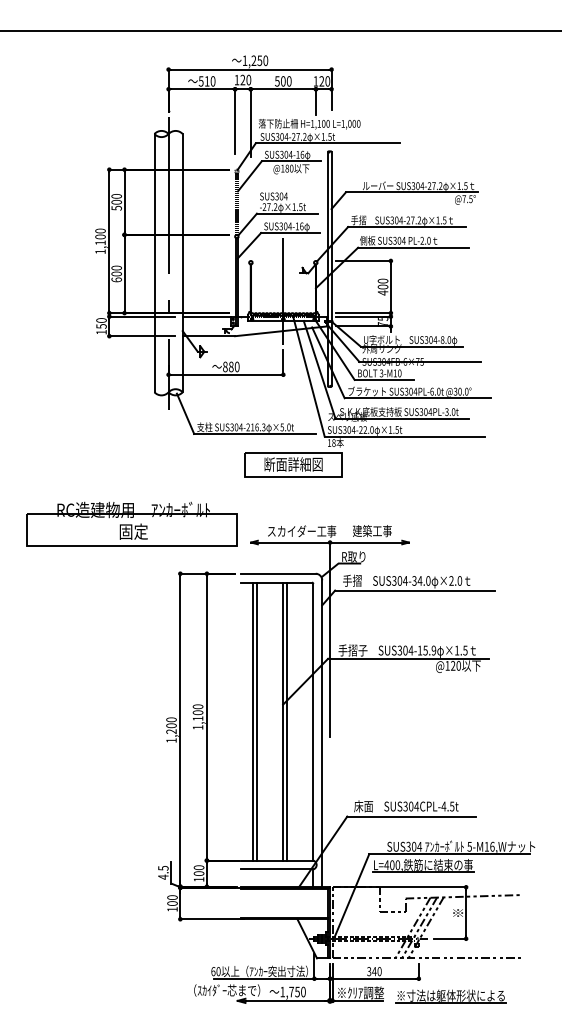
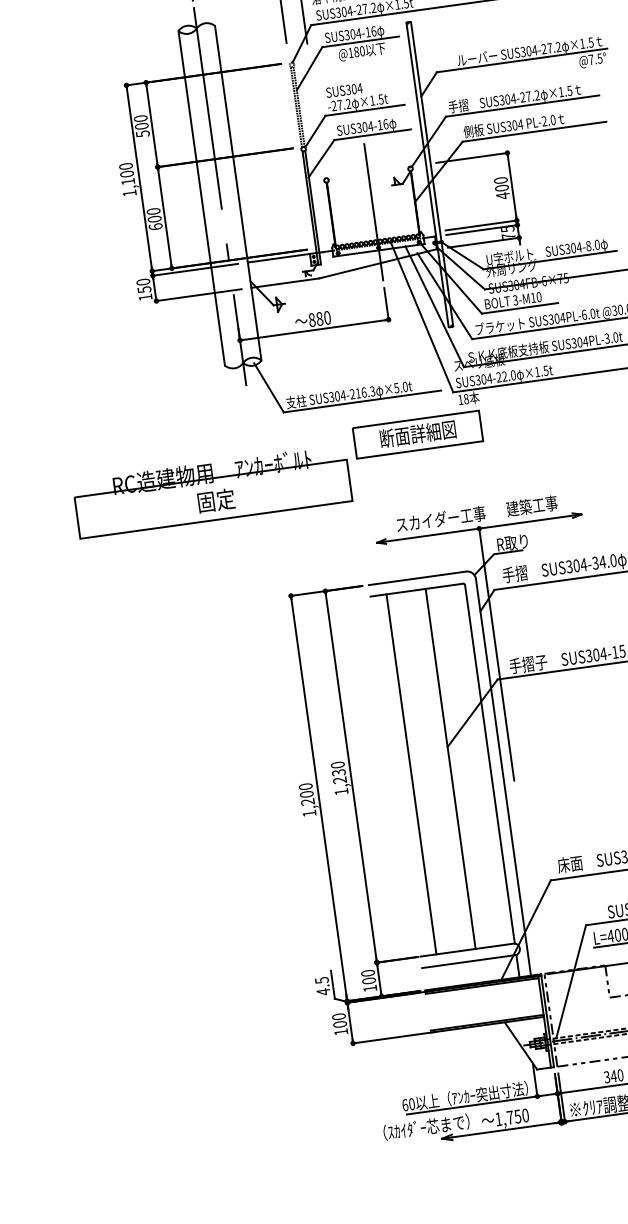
part: (131, 523) -> (211, 490), moved
text: (197, 715) -> (338, 776), 1,100 -> 1,230
line: (257, 721) -> (417, 773), removed
line: (287, 721) -> (456, 768), removed

